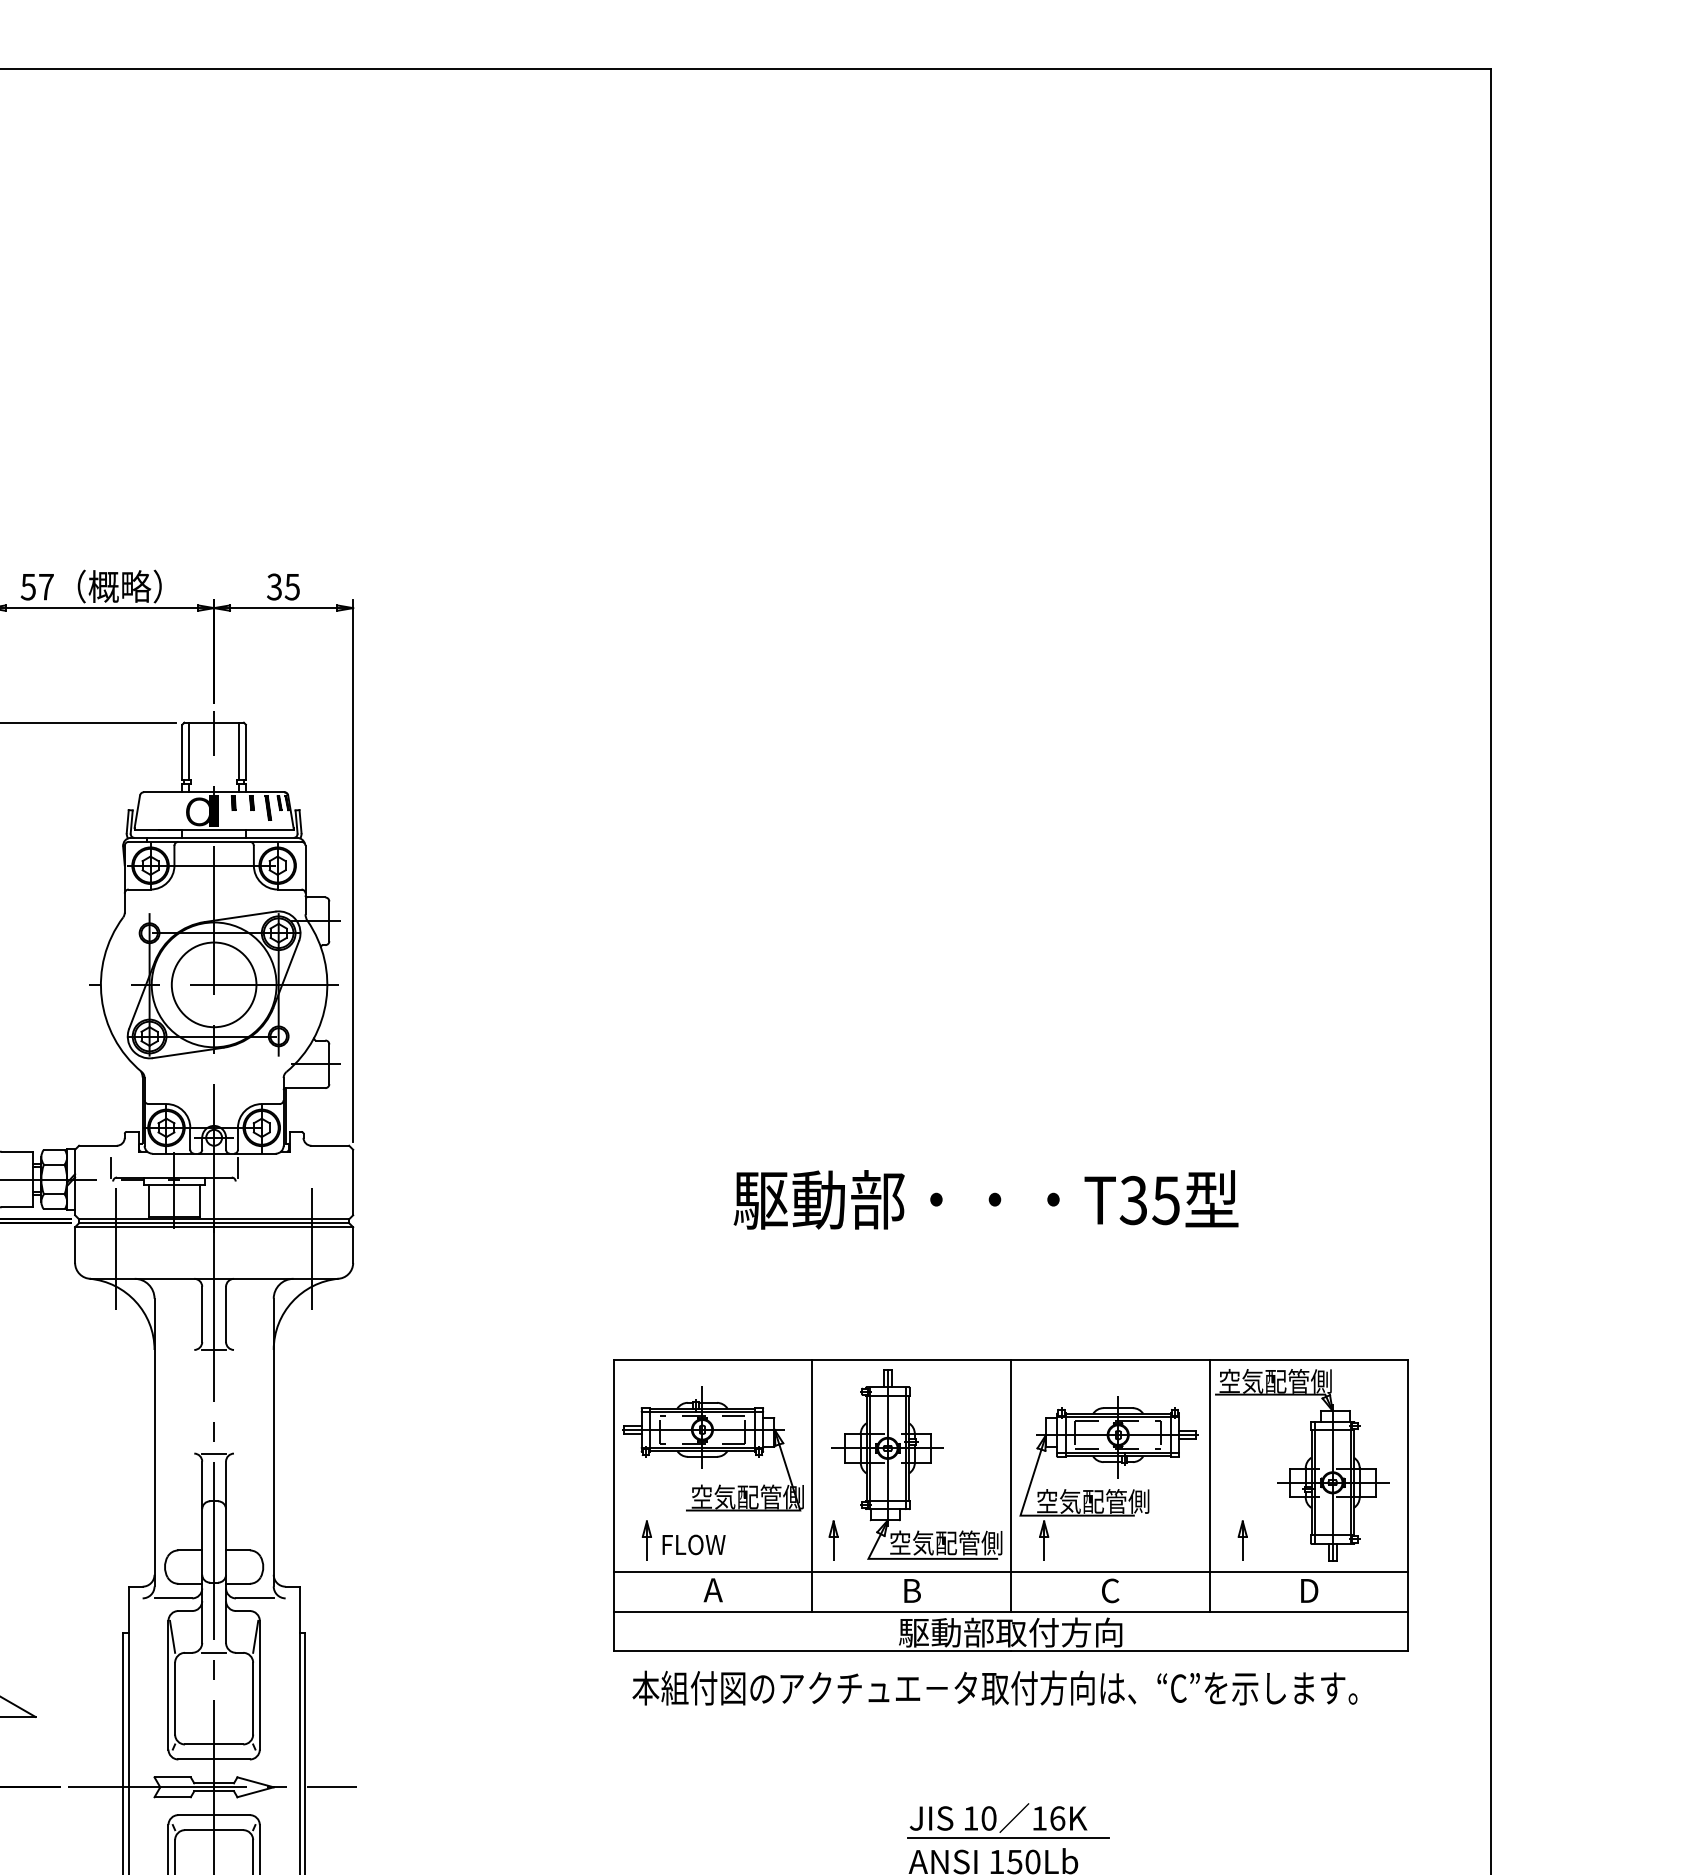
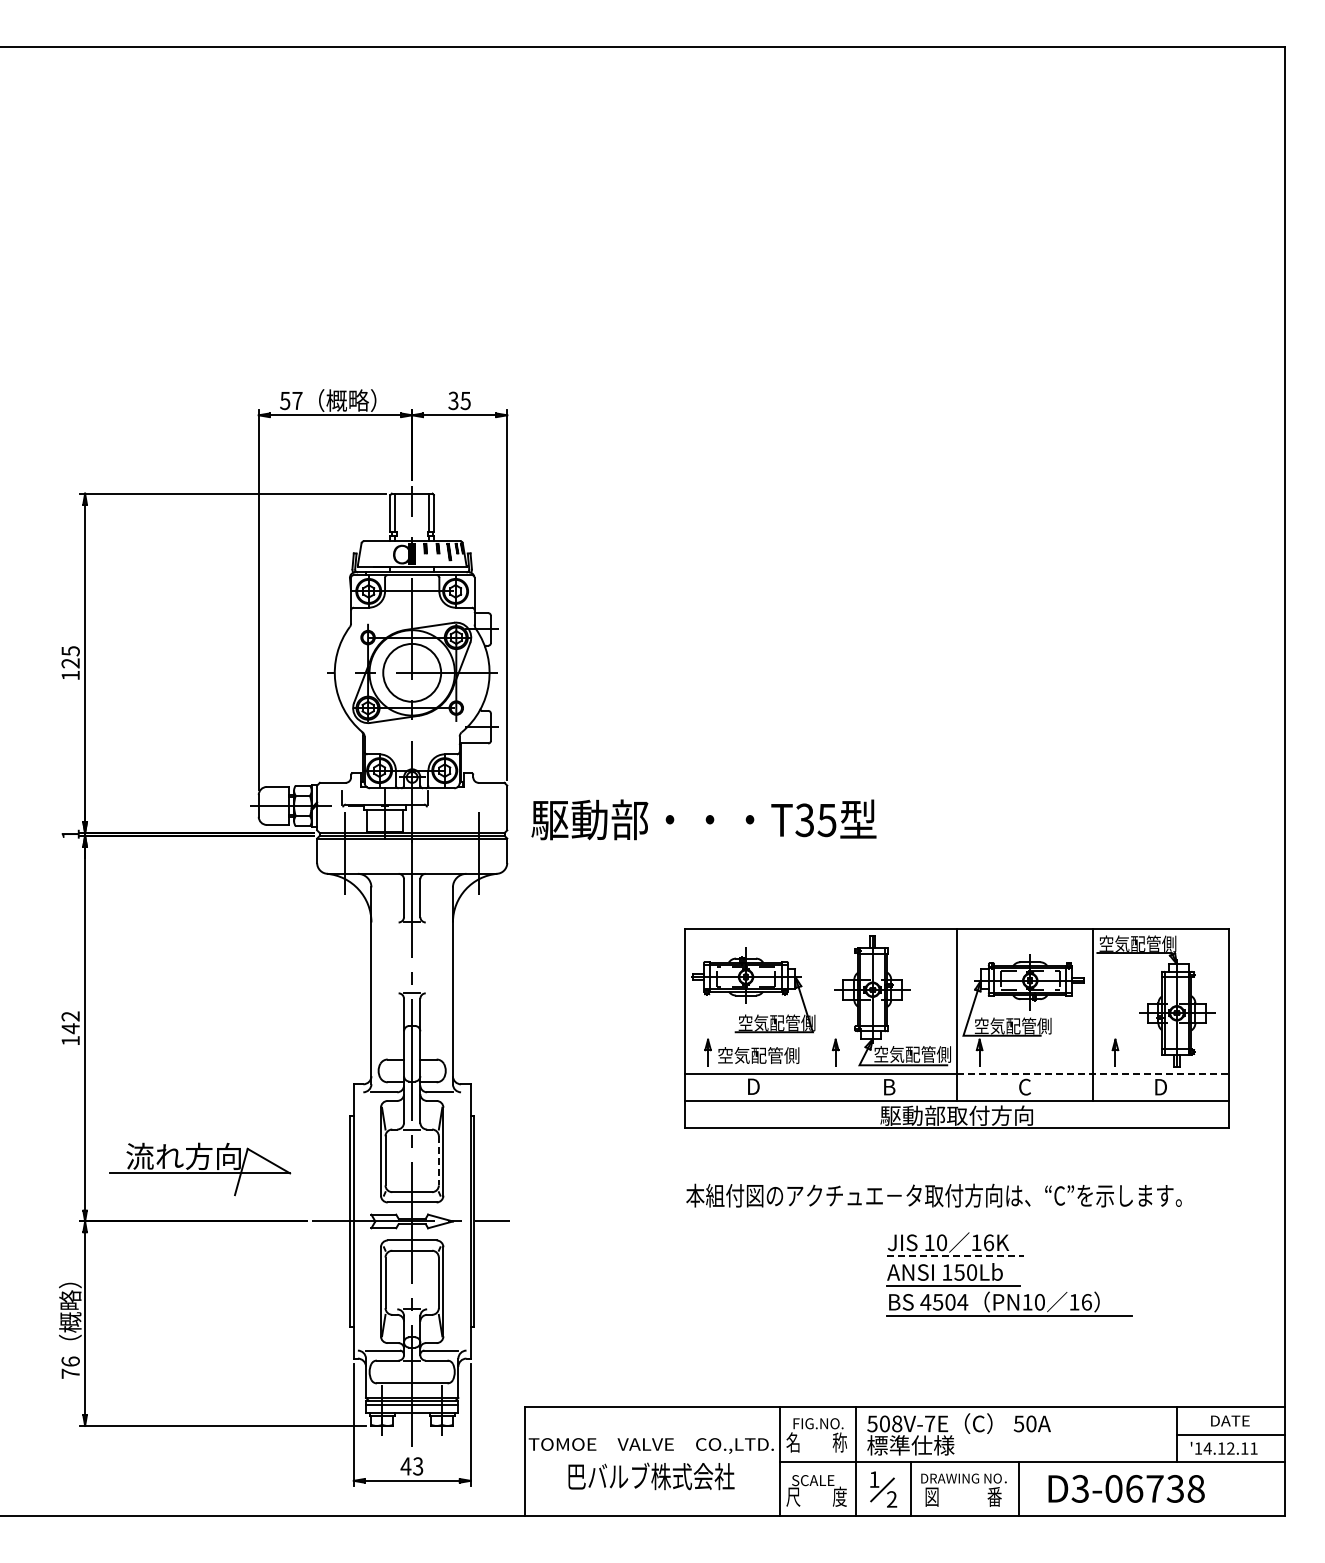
text: (985, 1199) -> (703, 819), moved
line: (812, 1486) -> (821, 1015), removed
text: (720, 1544) -> (758, 1055), FLOW -> 空気配管側
line: (1209, 1572) -> (1092, 1074), solid -> dashed
text: (713, 1589) -> (753, 1086), A -> D
text: (994, 1687) -> (933, 1195), moved
line: (252, 1698) -> (438, 1160), solid -> dashed
line: (1008, 1838) -> (955, 1256), solid -> dashed

